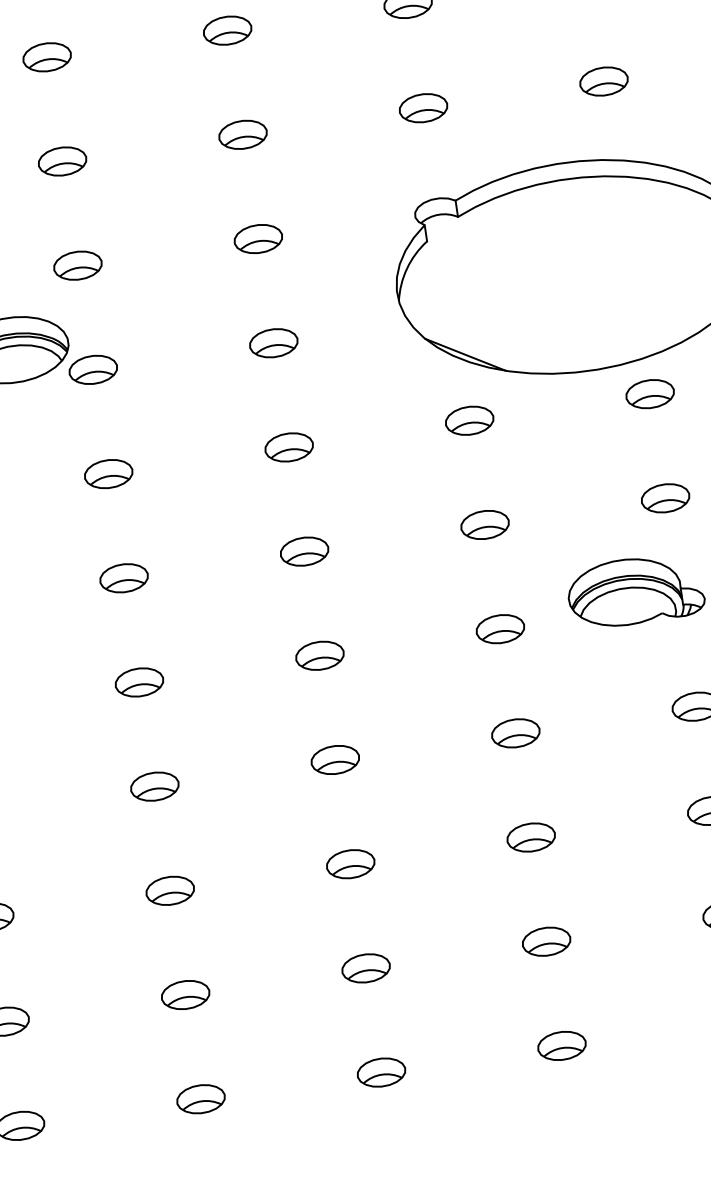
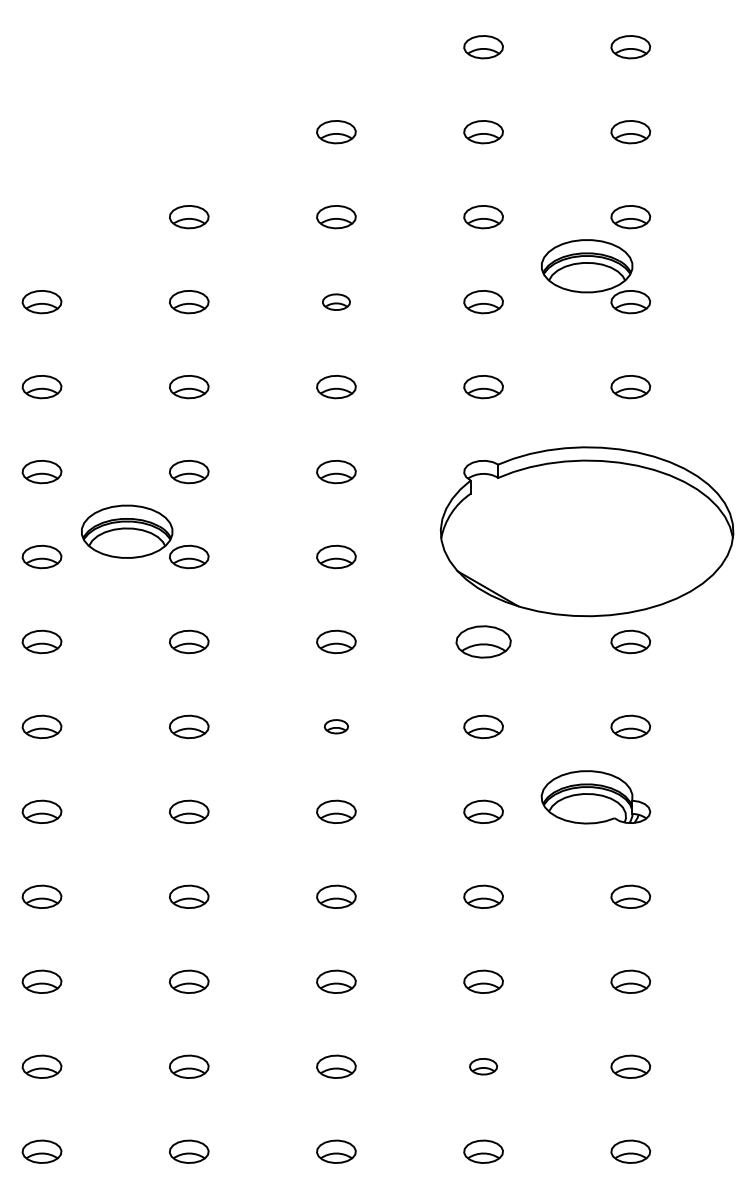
part: (227, 31) -> (336, 302), size x0.7
part: (469, 420) -> (483, 641), size x1.4
part: (304, 551) -> (336, 726), size x0.6
part: (546, 941) -> (483, 1066), size x0.7

